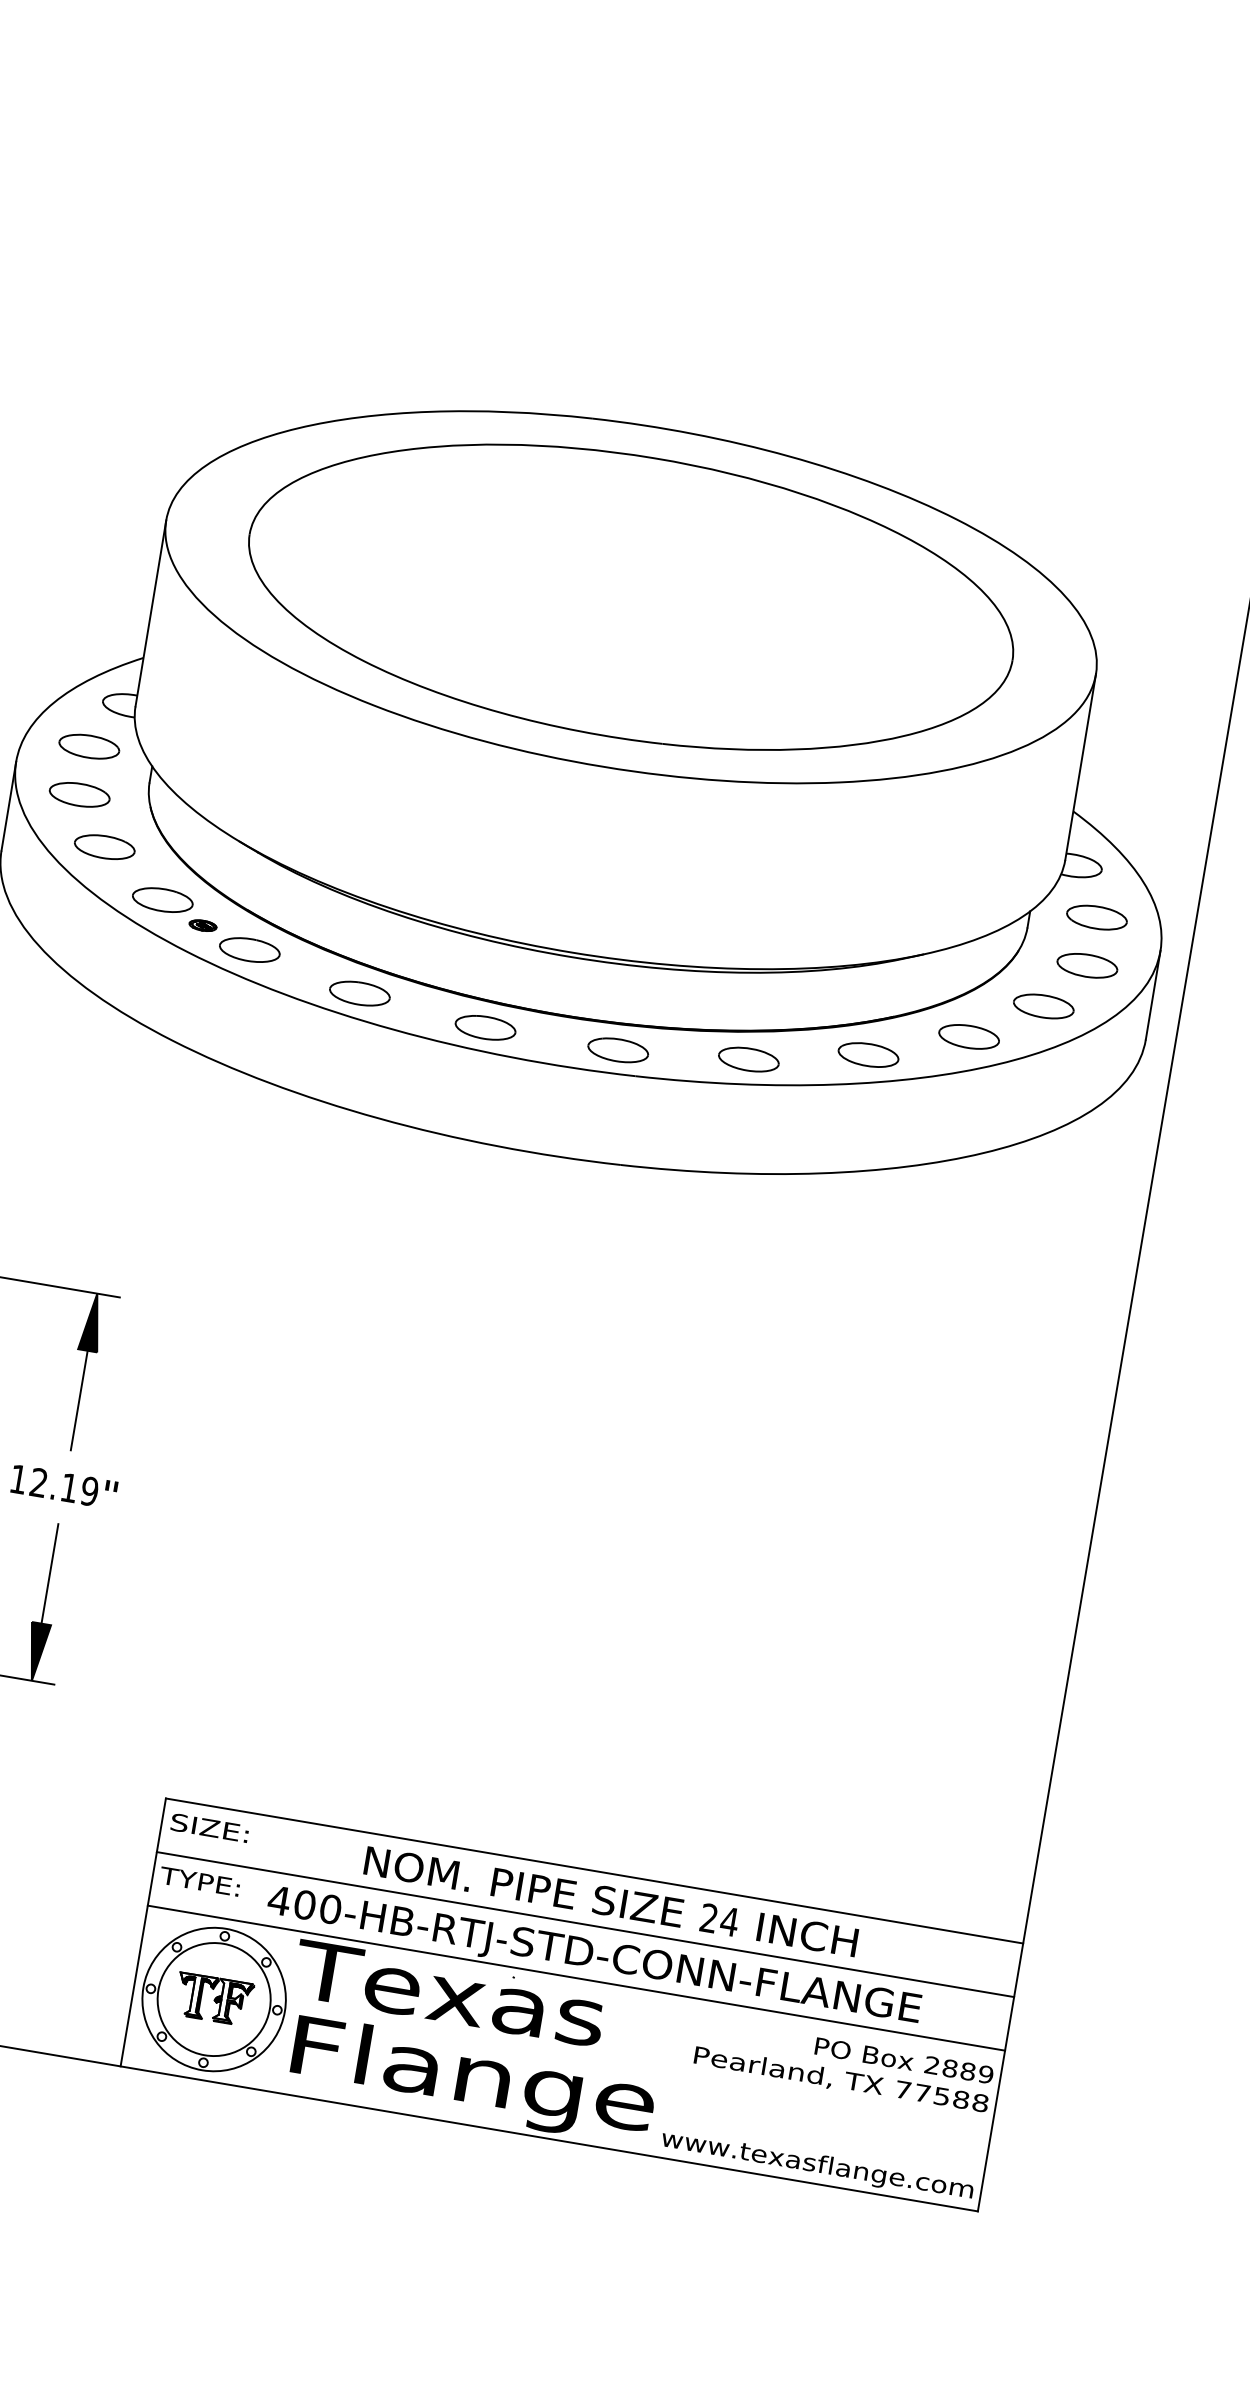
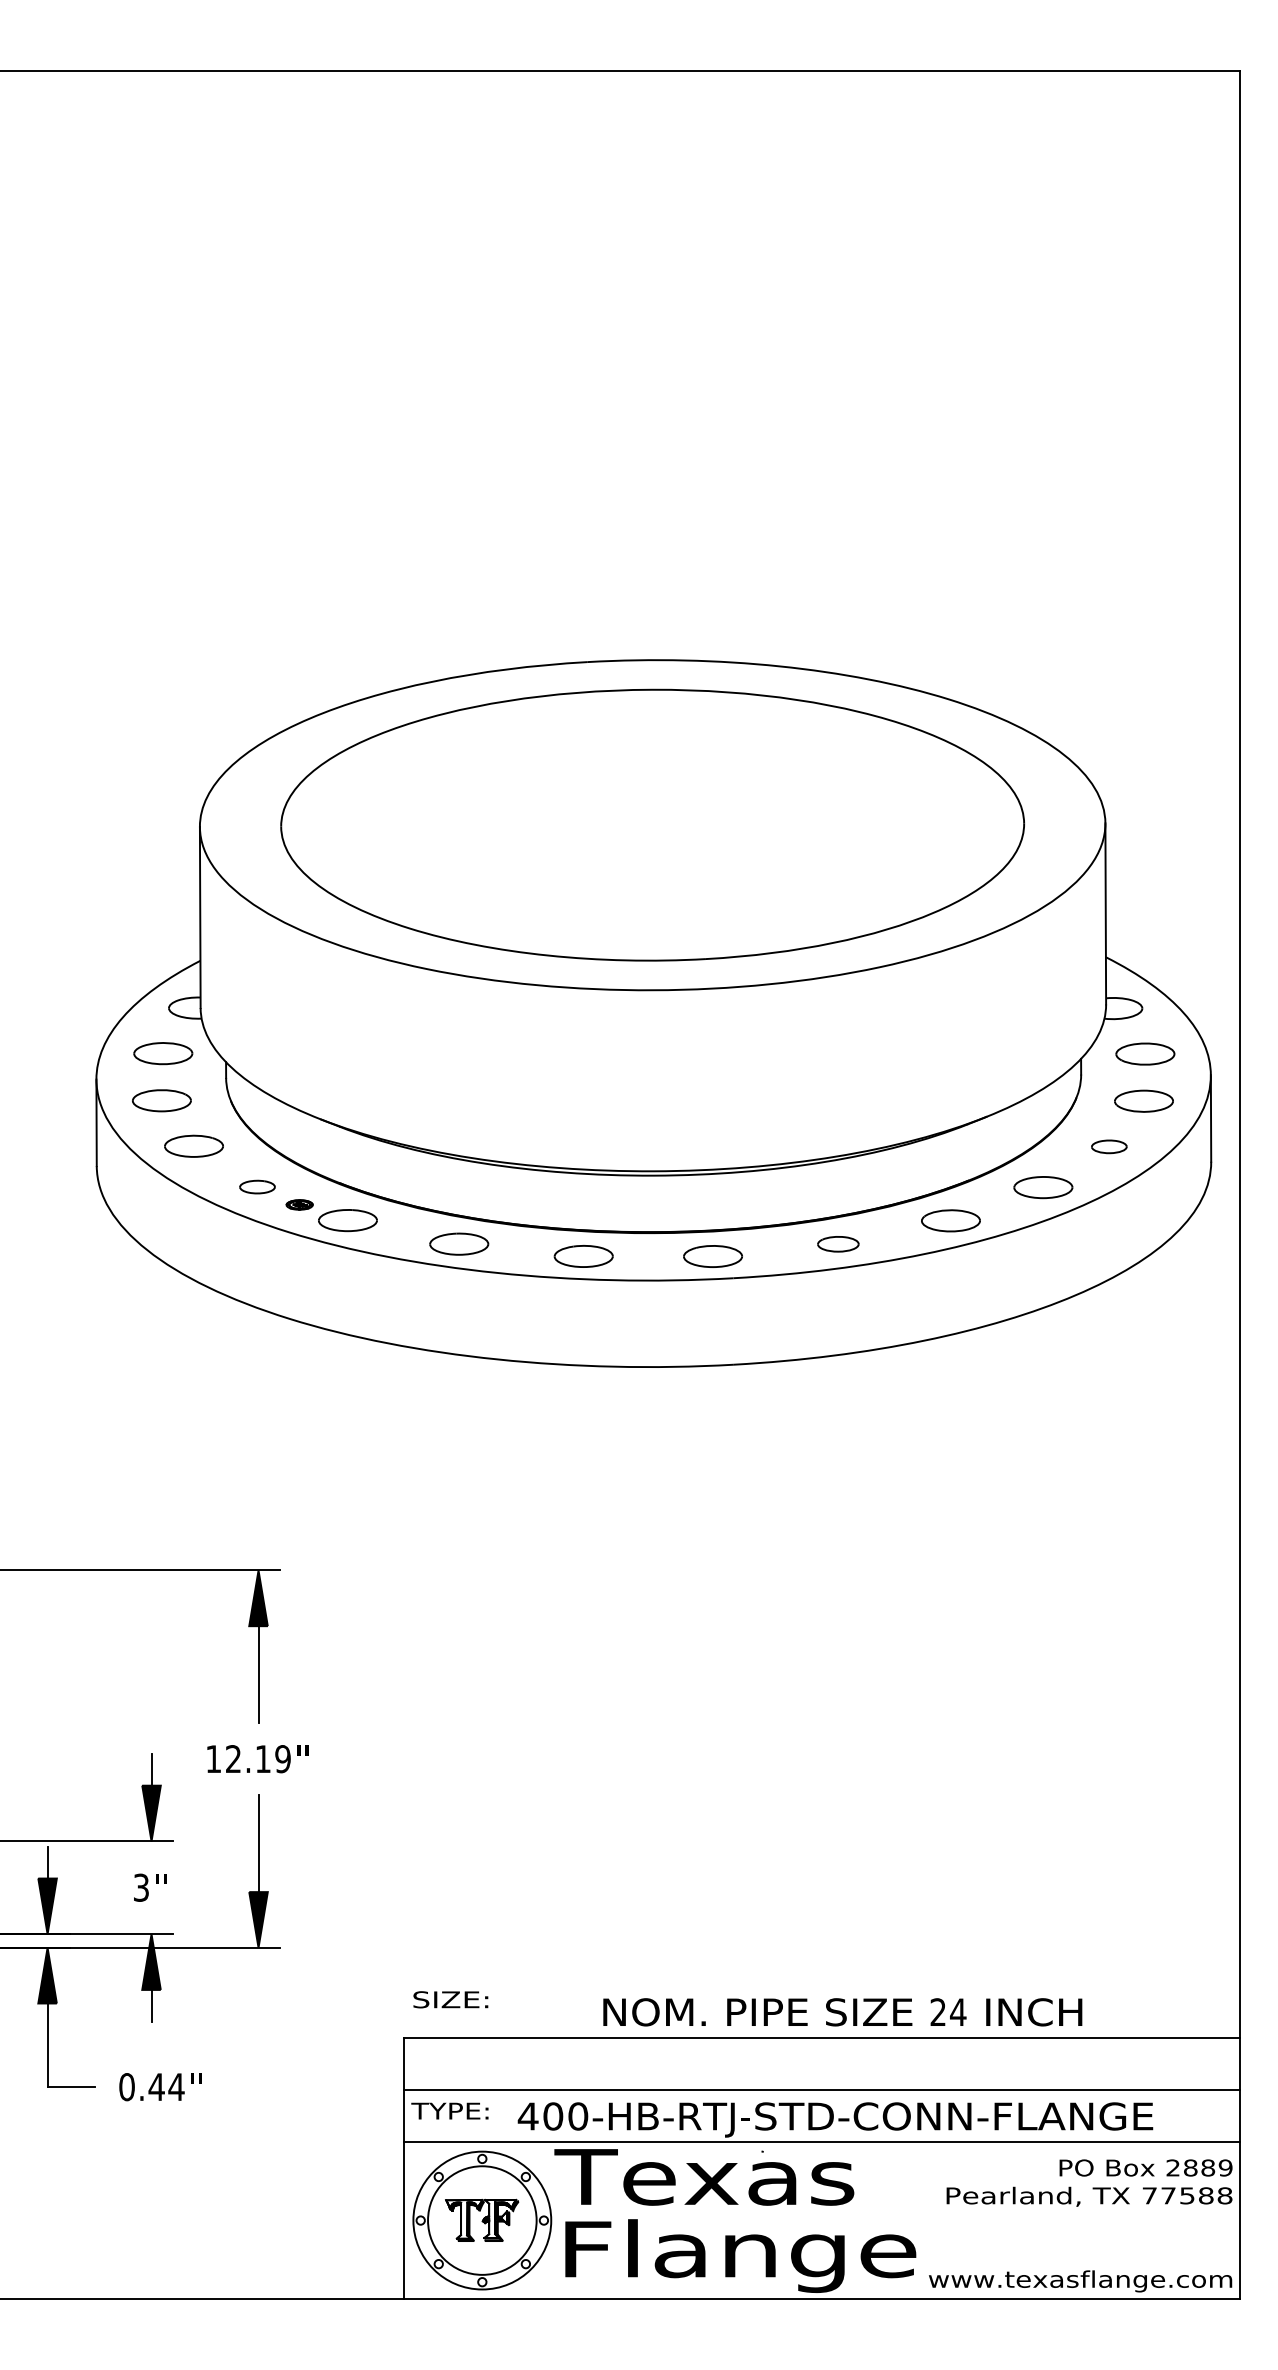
part: (162, 899) -> (257, 1186), size x0.6
part: (1044, 1006) -> (1109, 1146), size x0.6
part: (749, 1058) -> (838, 1243), size x0.7
text: (209, 1827) -> (450, 1999), moved
text: (610, 1901) -> (842, 2012), moved

